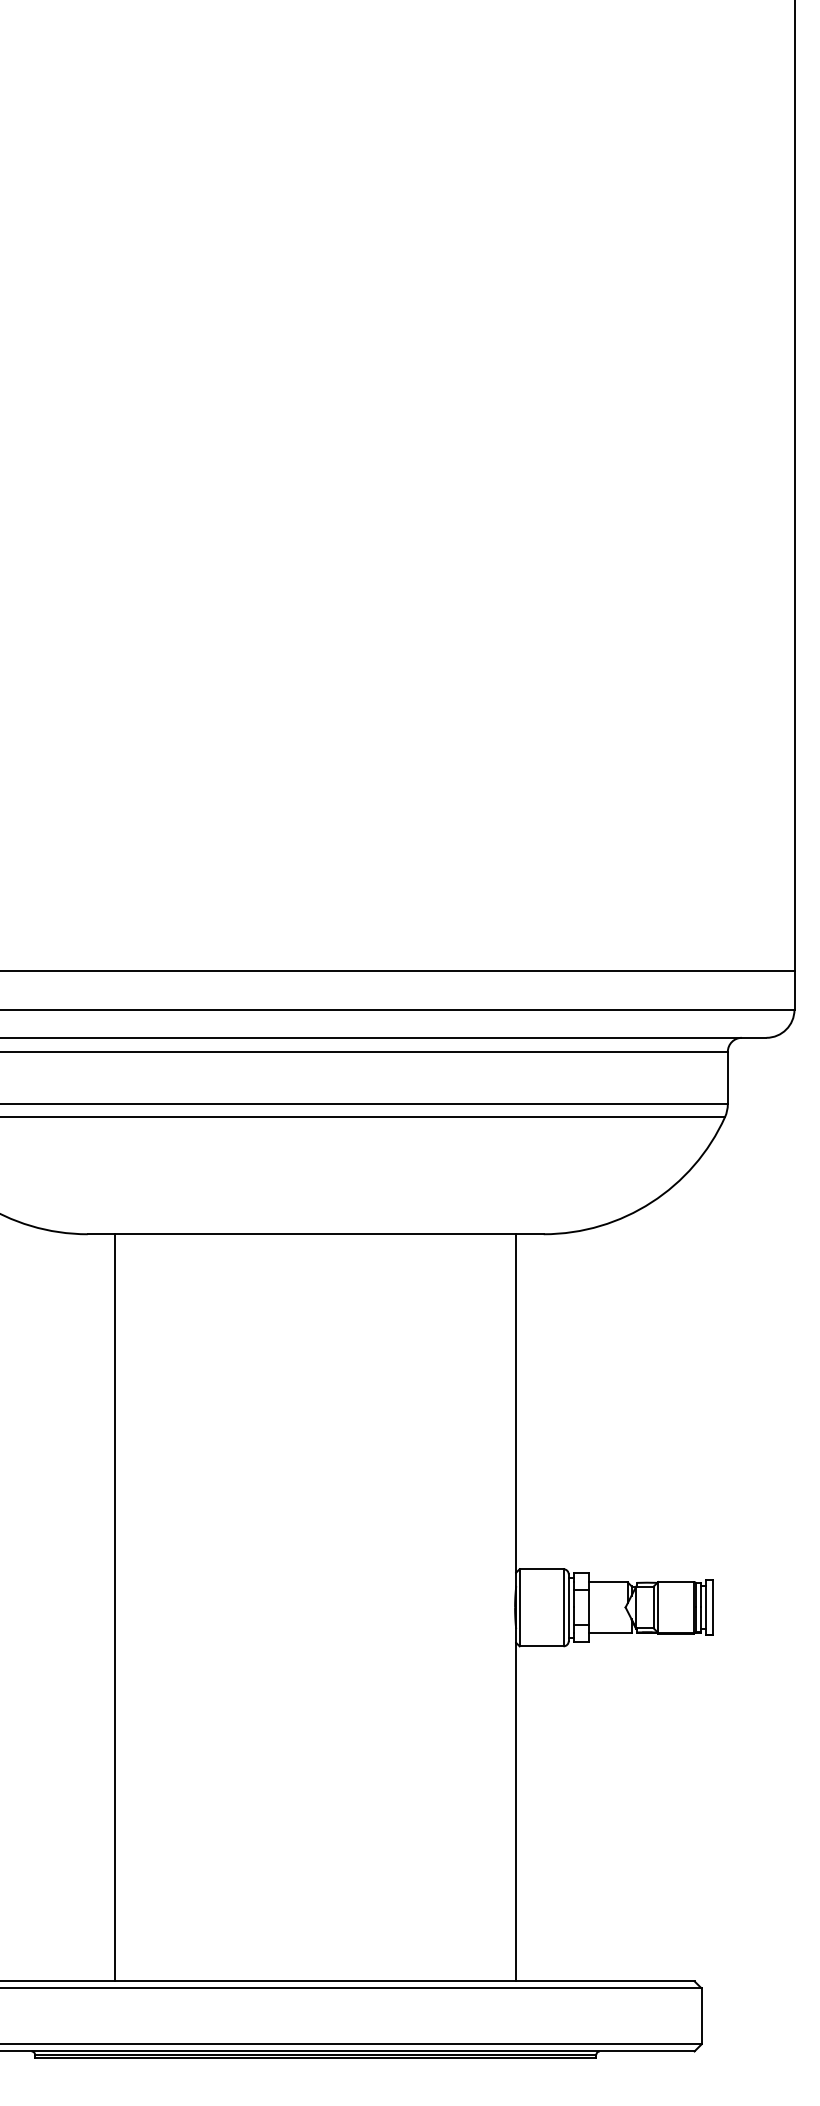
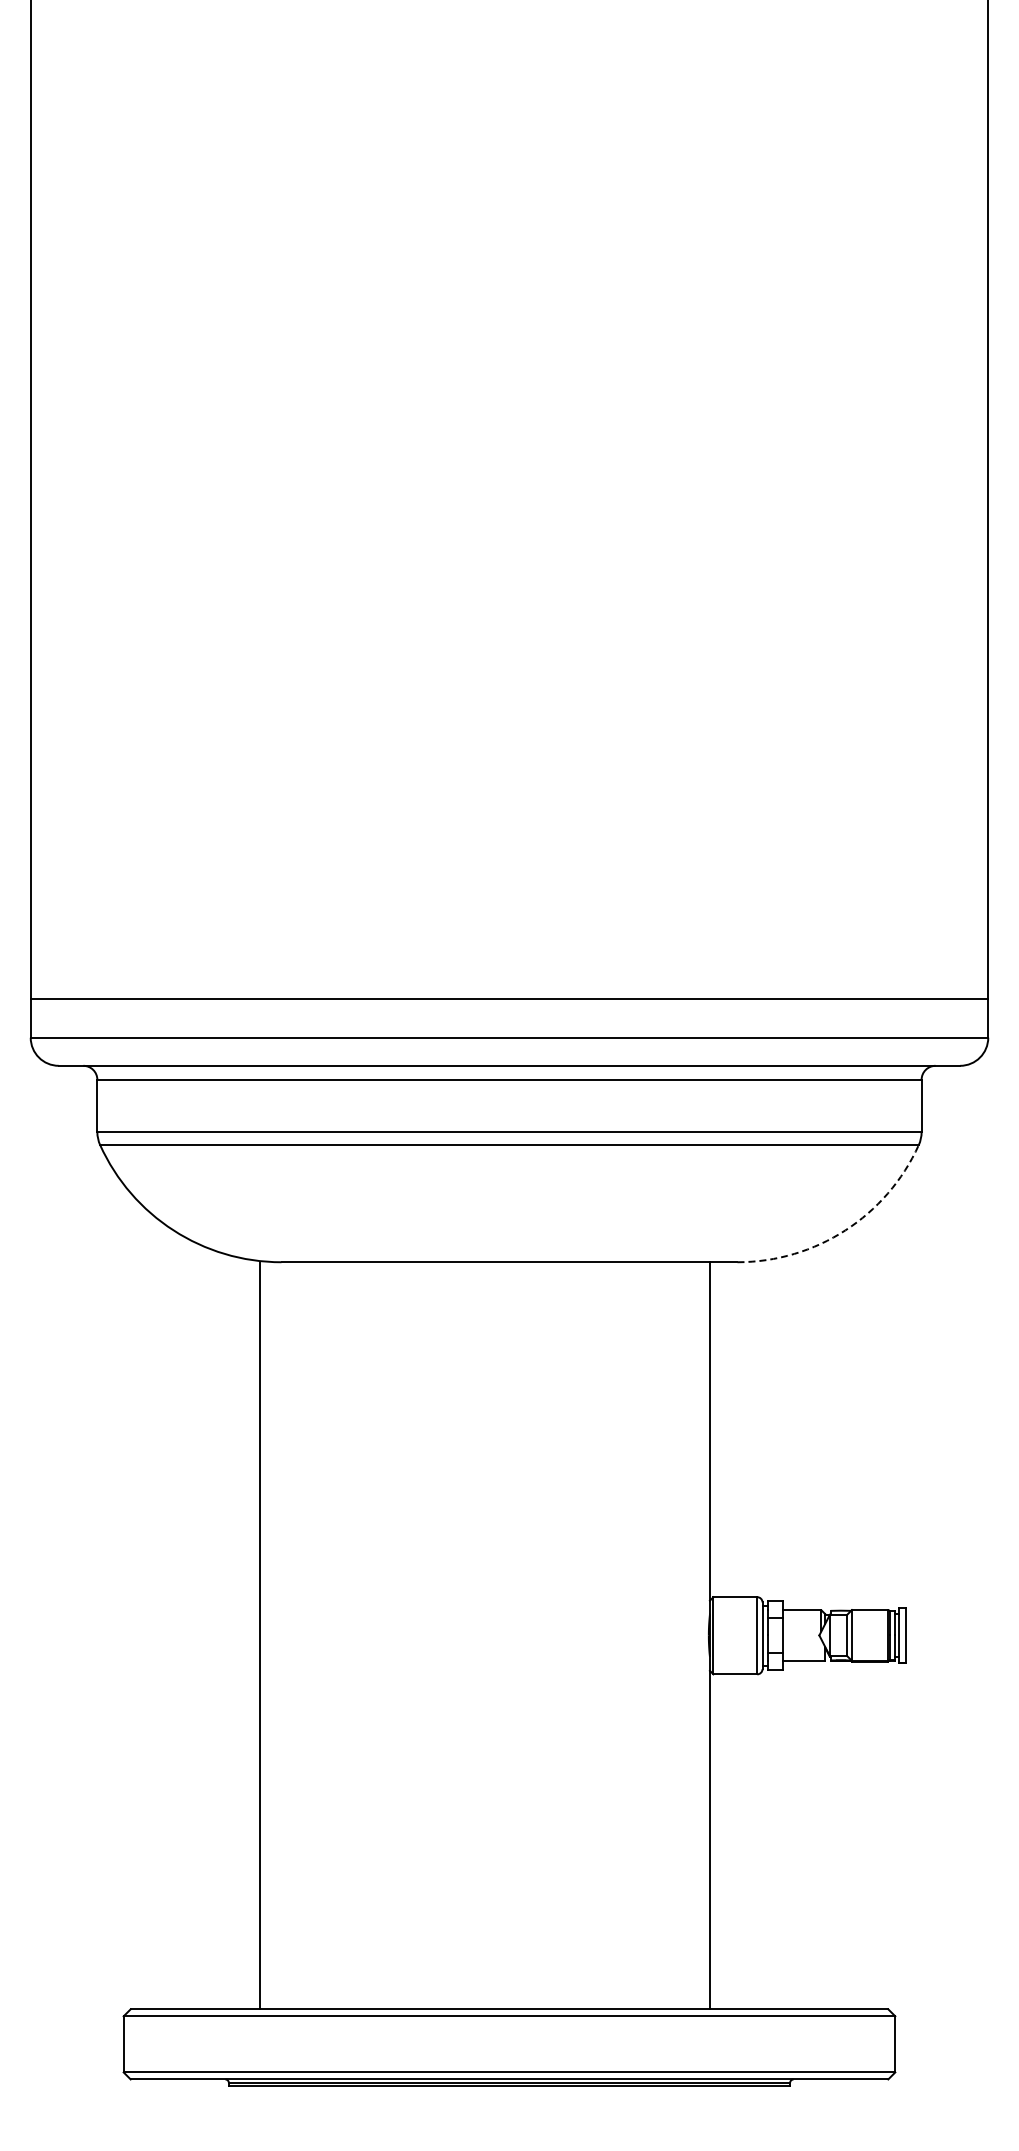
arc: (651, 1202) -> (845, 1230), solid -> dashed
line: (115, 1607) -> (260, 1635), moved

